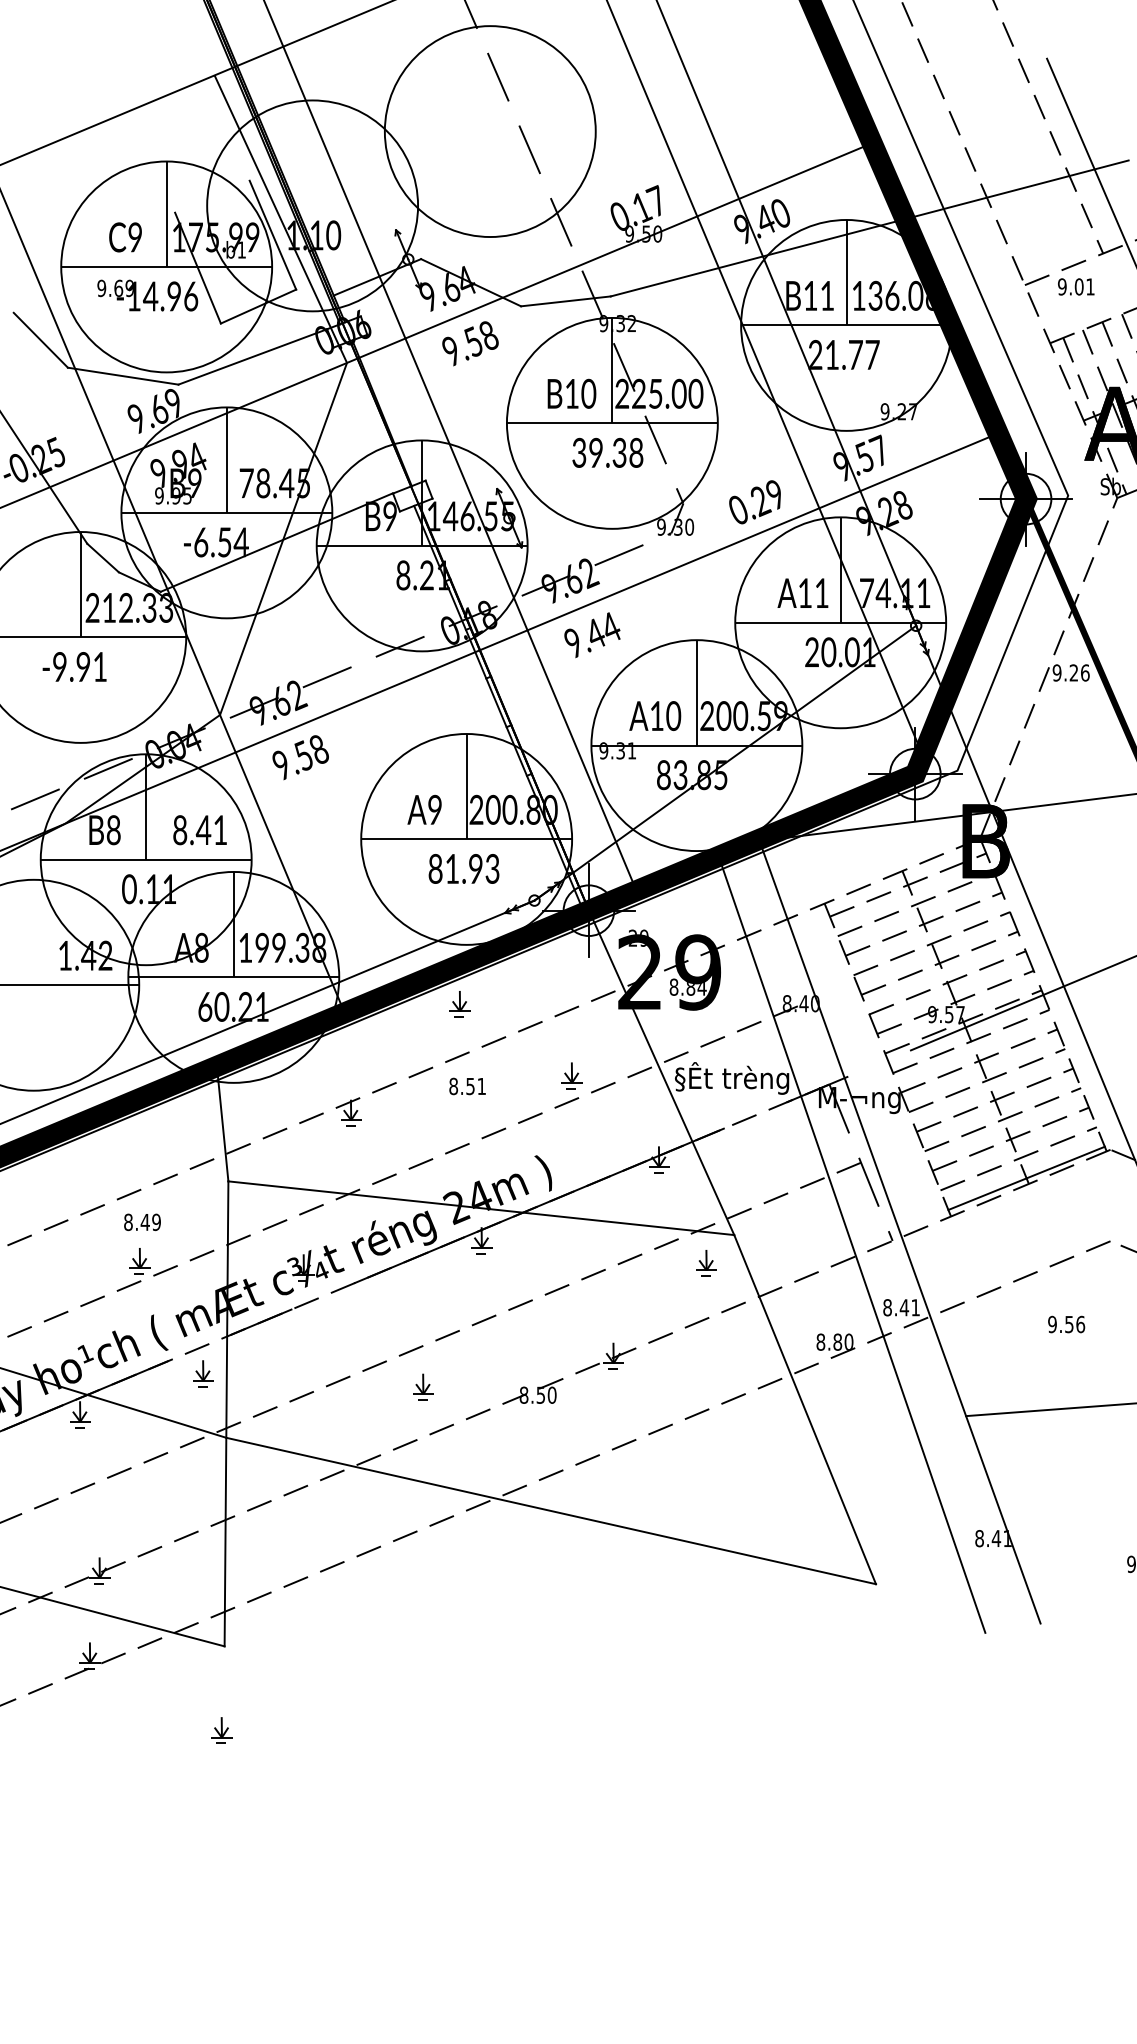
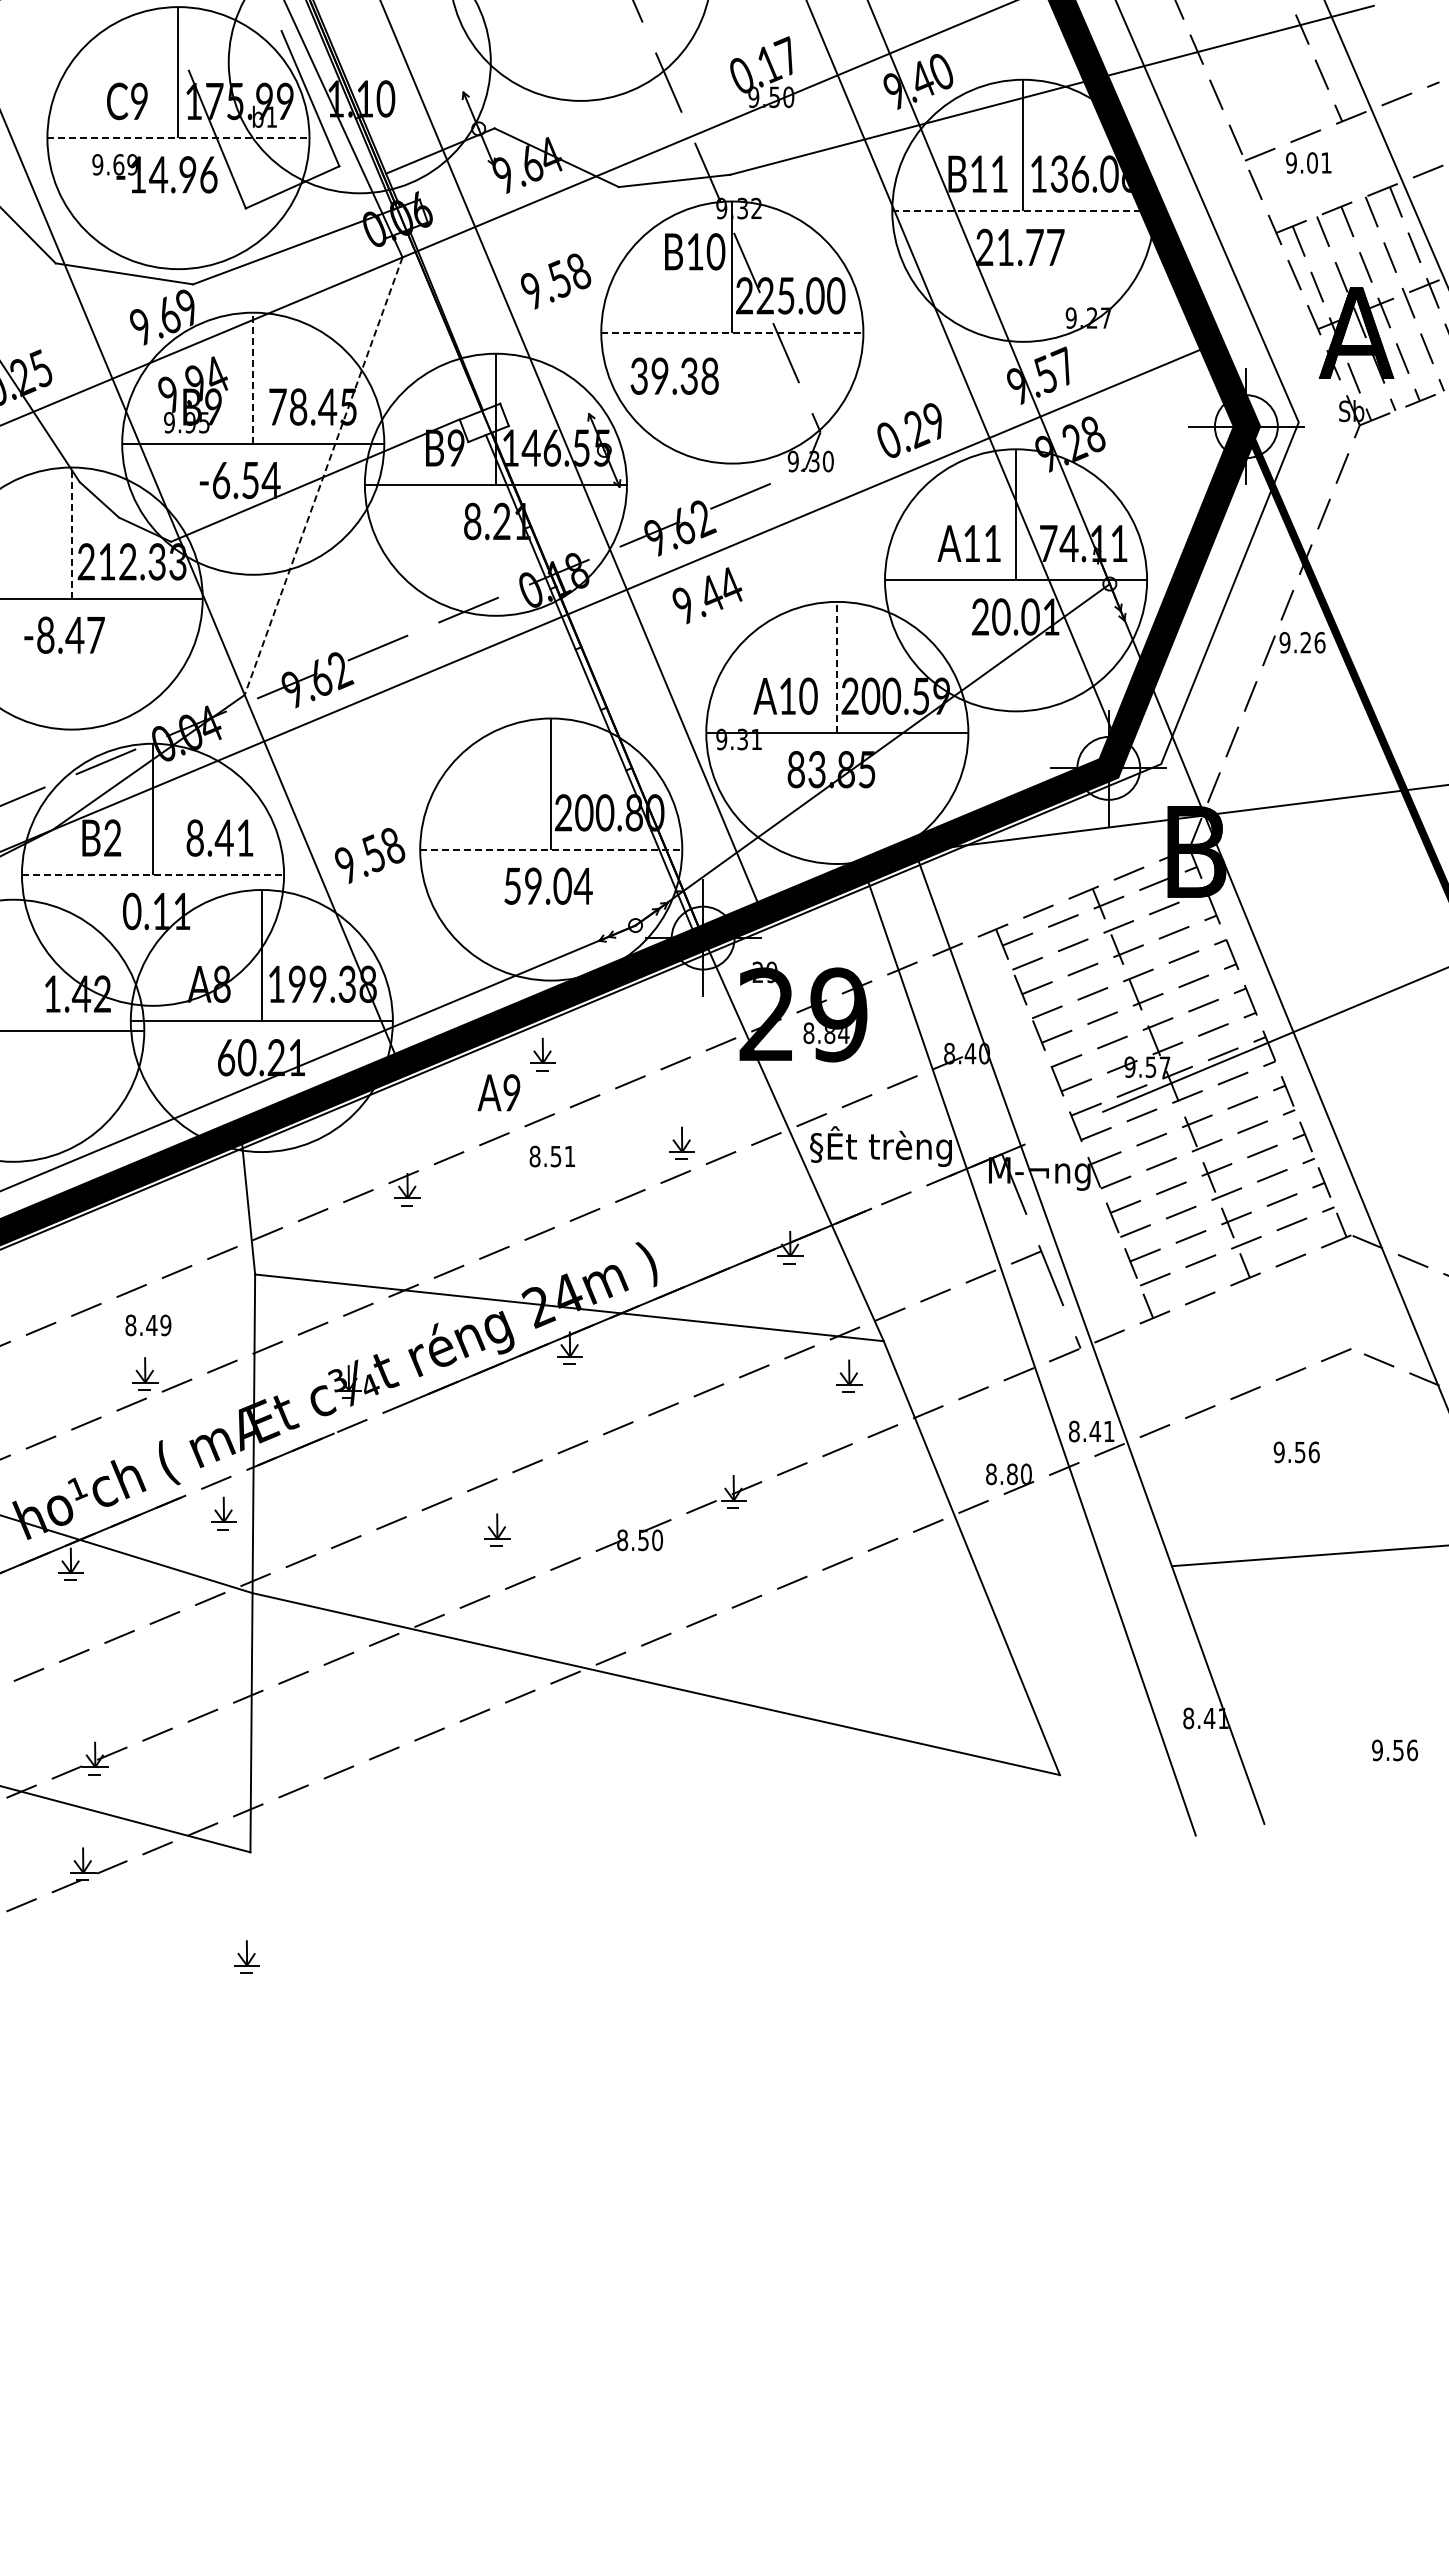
line: (166, 267) -> (178, 138), solid -> dashed
line: (846, 325) -> (1023, 210), solid -> dashed
text: (470, 343) -> (556, 281), moved
text: (572, 393) -> (695, 251), moved
line: (612, 423) -> (732, 332), solid -> dashed
text: (607, 452) -> (674, 375), moved
line: (227, 460) -> (253, 378), solid -> dashed
line: (283, 539) -> (323, 476), solid -> dashed
line: (80, 585) -> (71, 533), solid -> dashed
text: (79, 666) -> (70, 634), -9.91 -> -8.47
line: (697, 692) -> (837, 667), solid -> dashed
text: (301, 757) -> (370, 855), moved
text: (424, 809) -> (498, 1092), moved
text: (113, 830) -> (112, 838), B8 -> B2
line: (466, 839) -> (551, 849), solid -> dashed
line: (146, 859) -> (153, 874), solid -> dashed
text: (464, 868) -> (548, 885), 81.93 -> 59.04
line: (1026, 1178) -> (1246, 1270), removed

